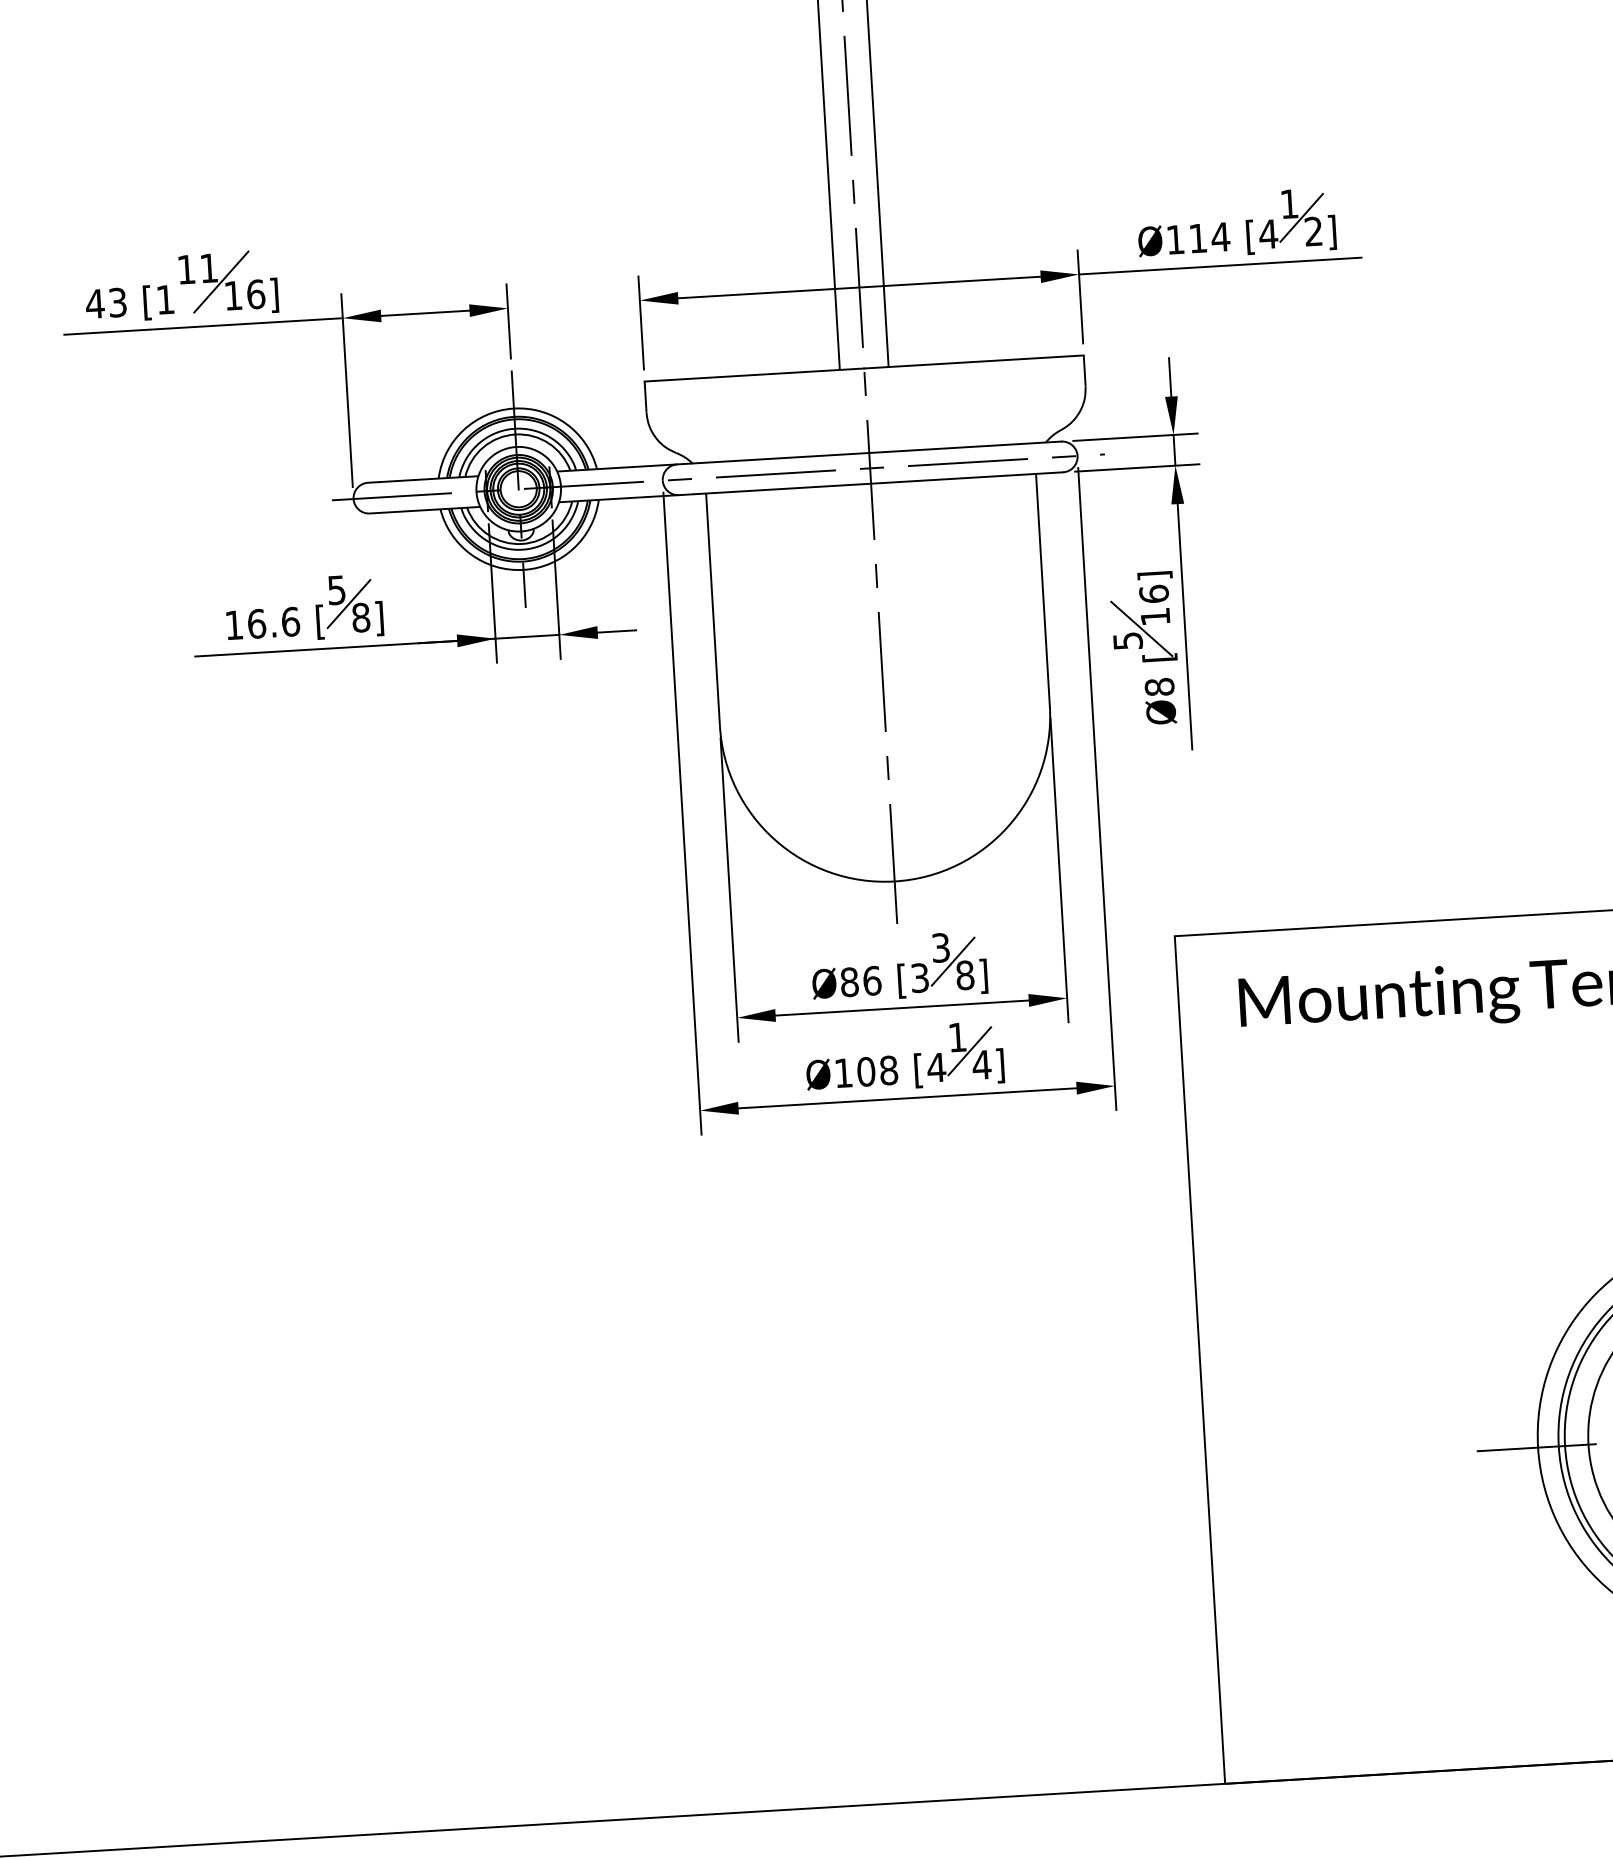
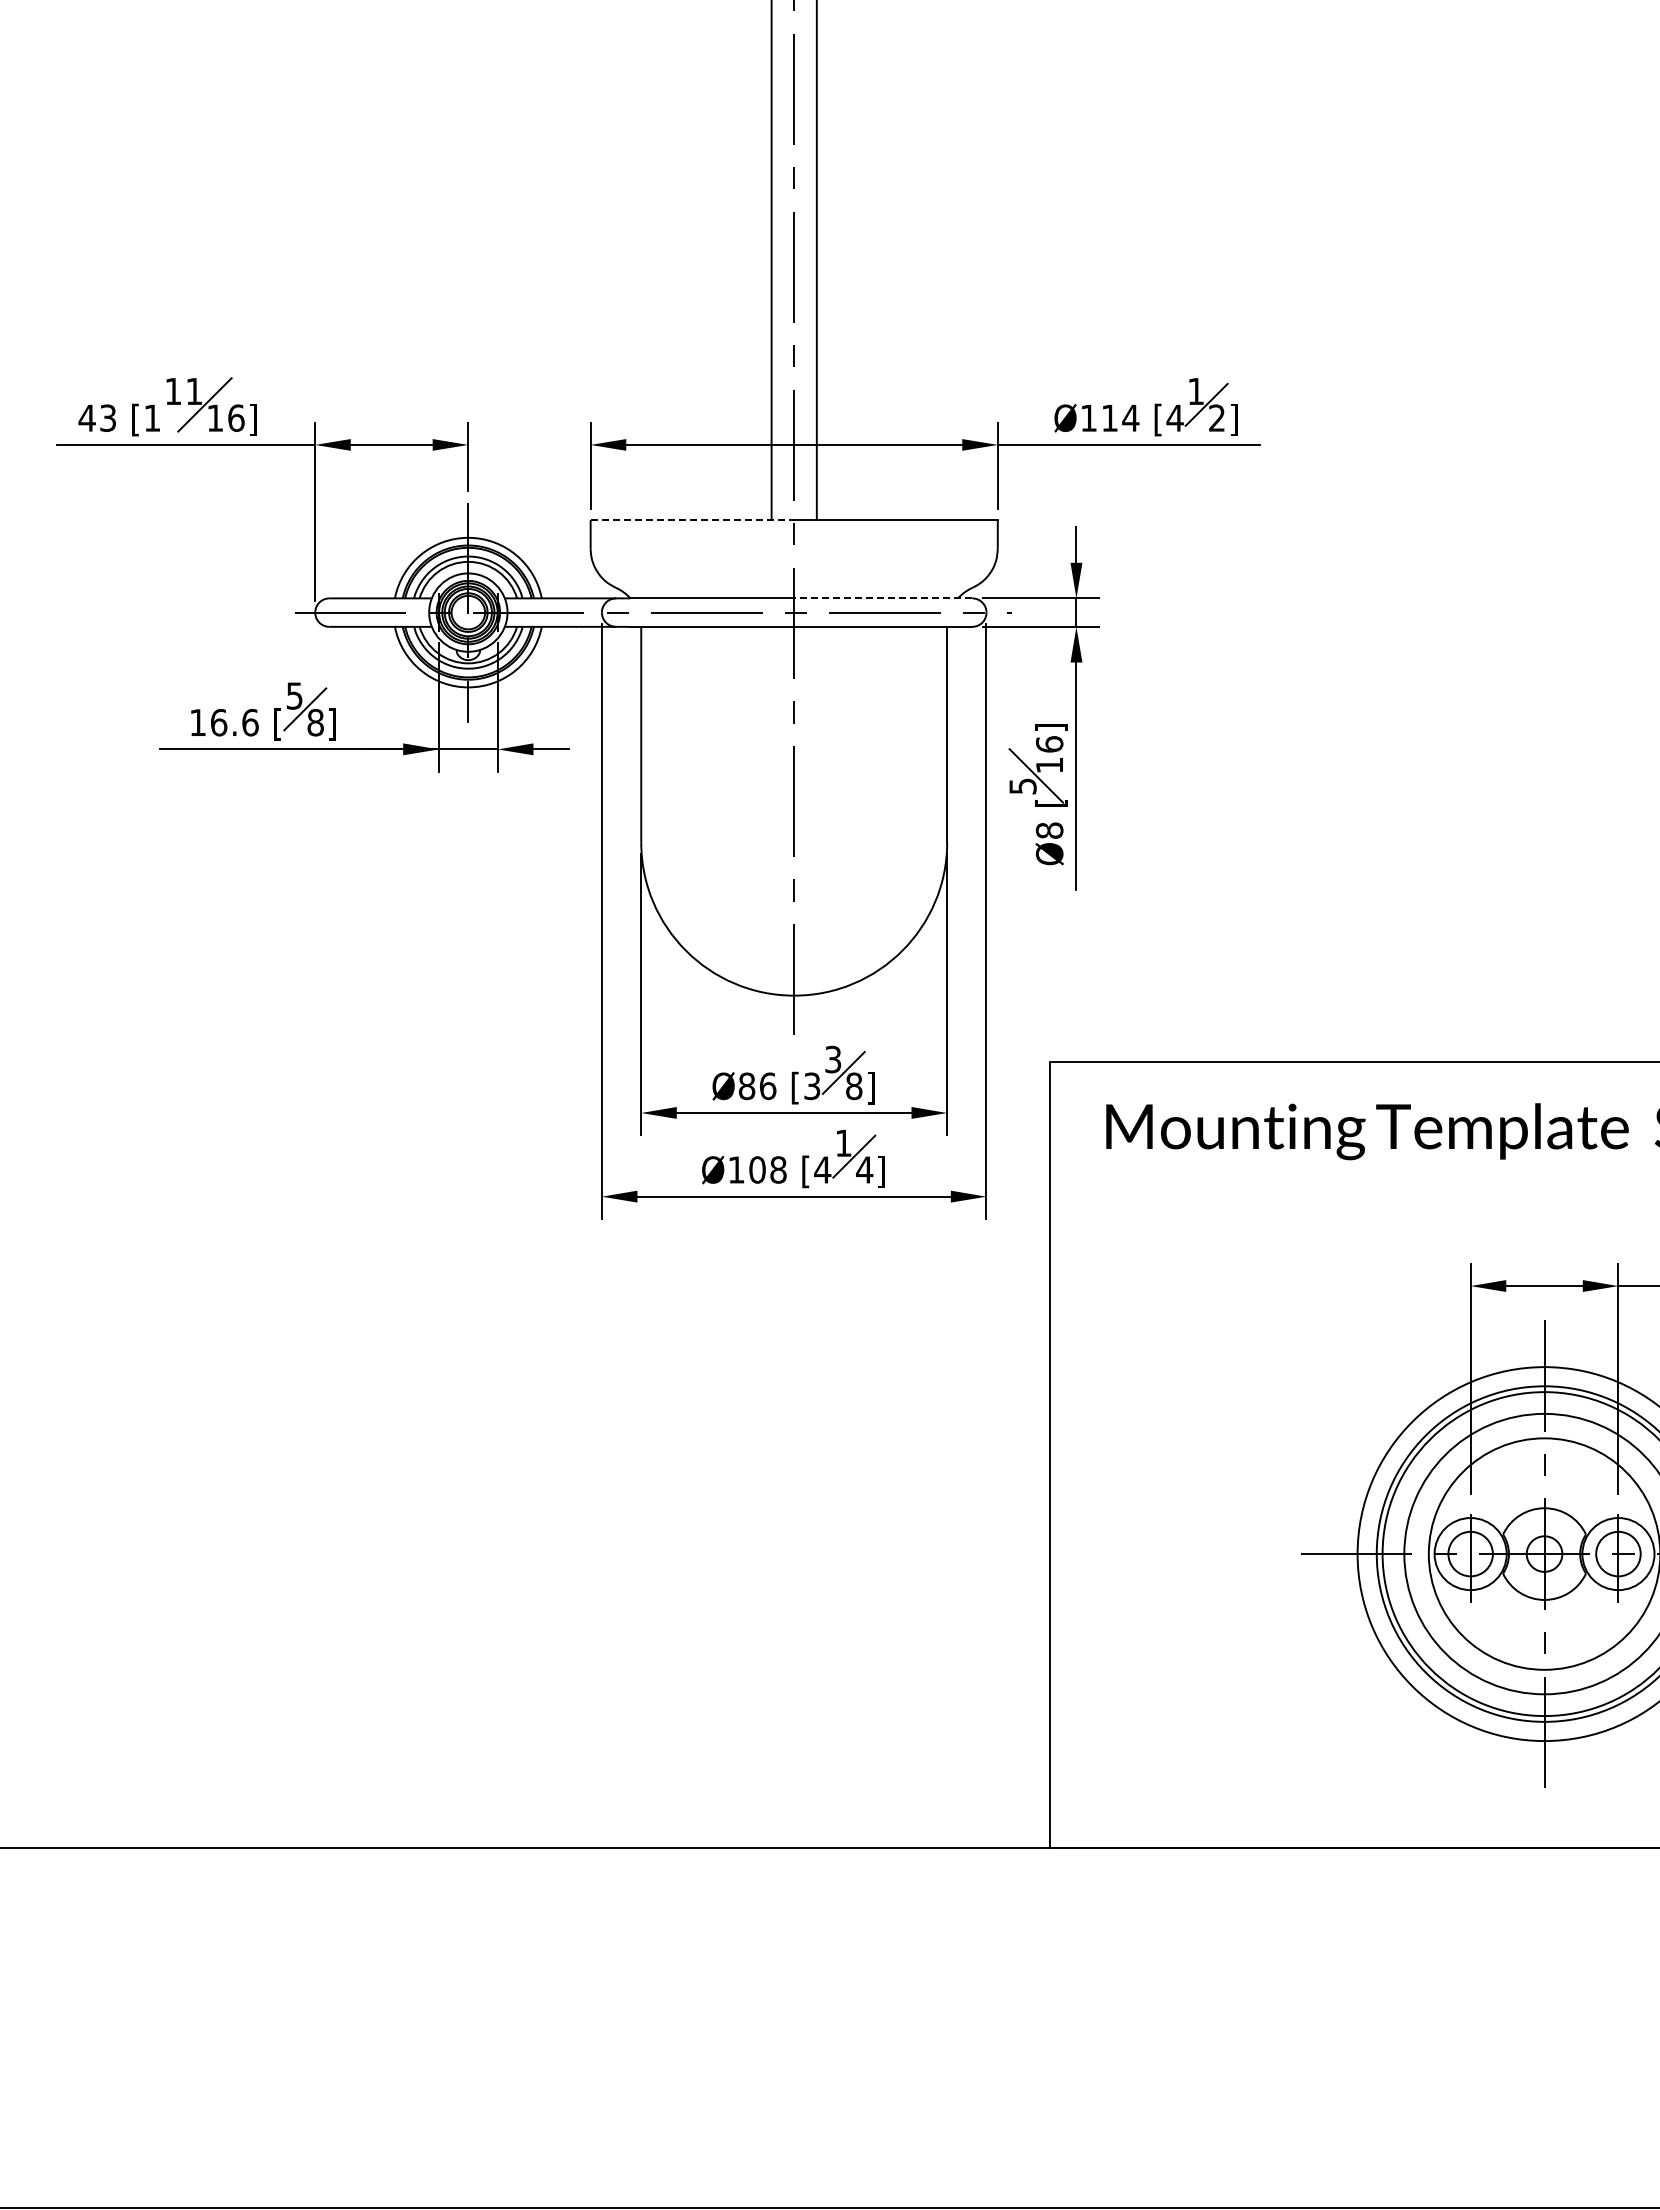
line: (754, 375) -> (692, 520), solid -> dashed
line: (964, 447) -> (882, 598), solid -> dashed

